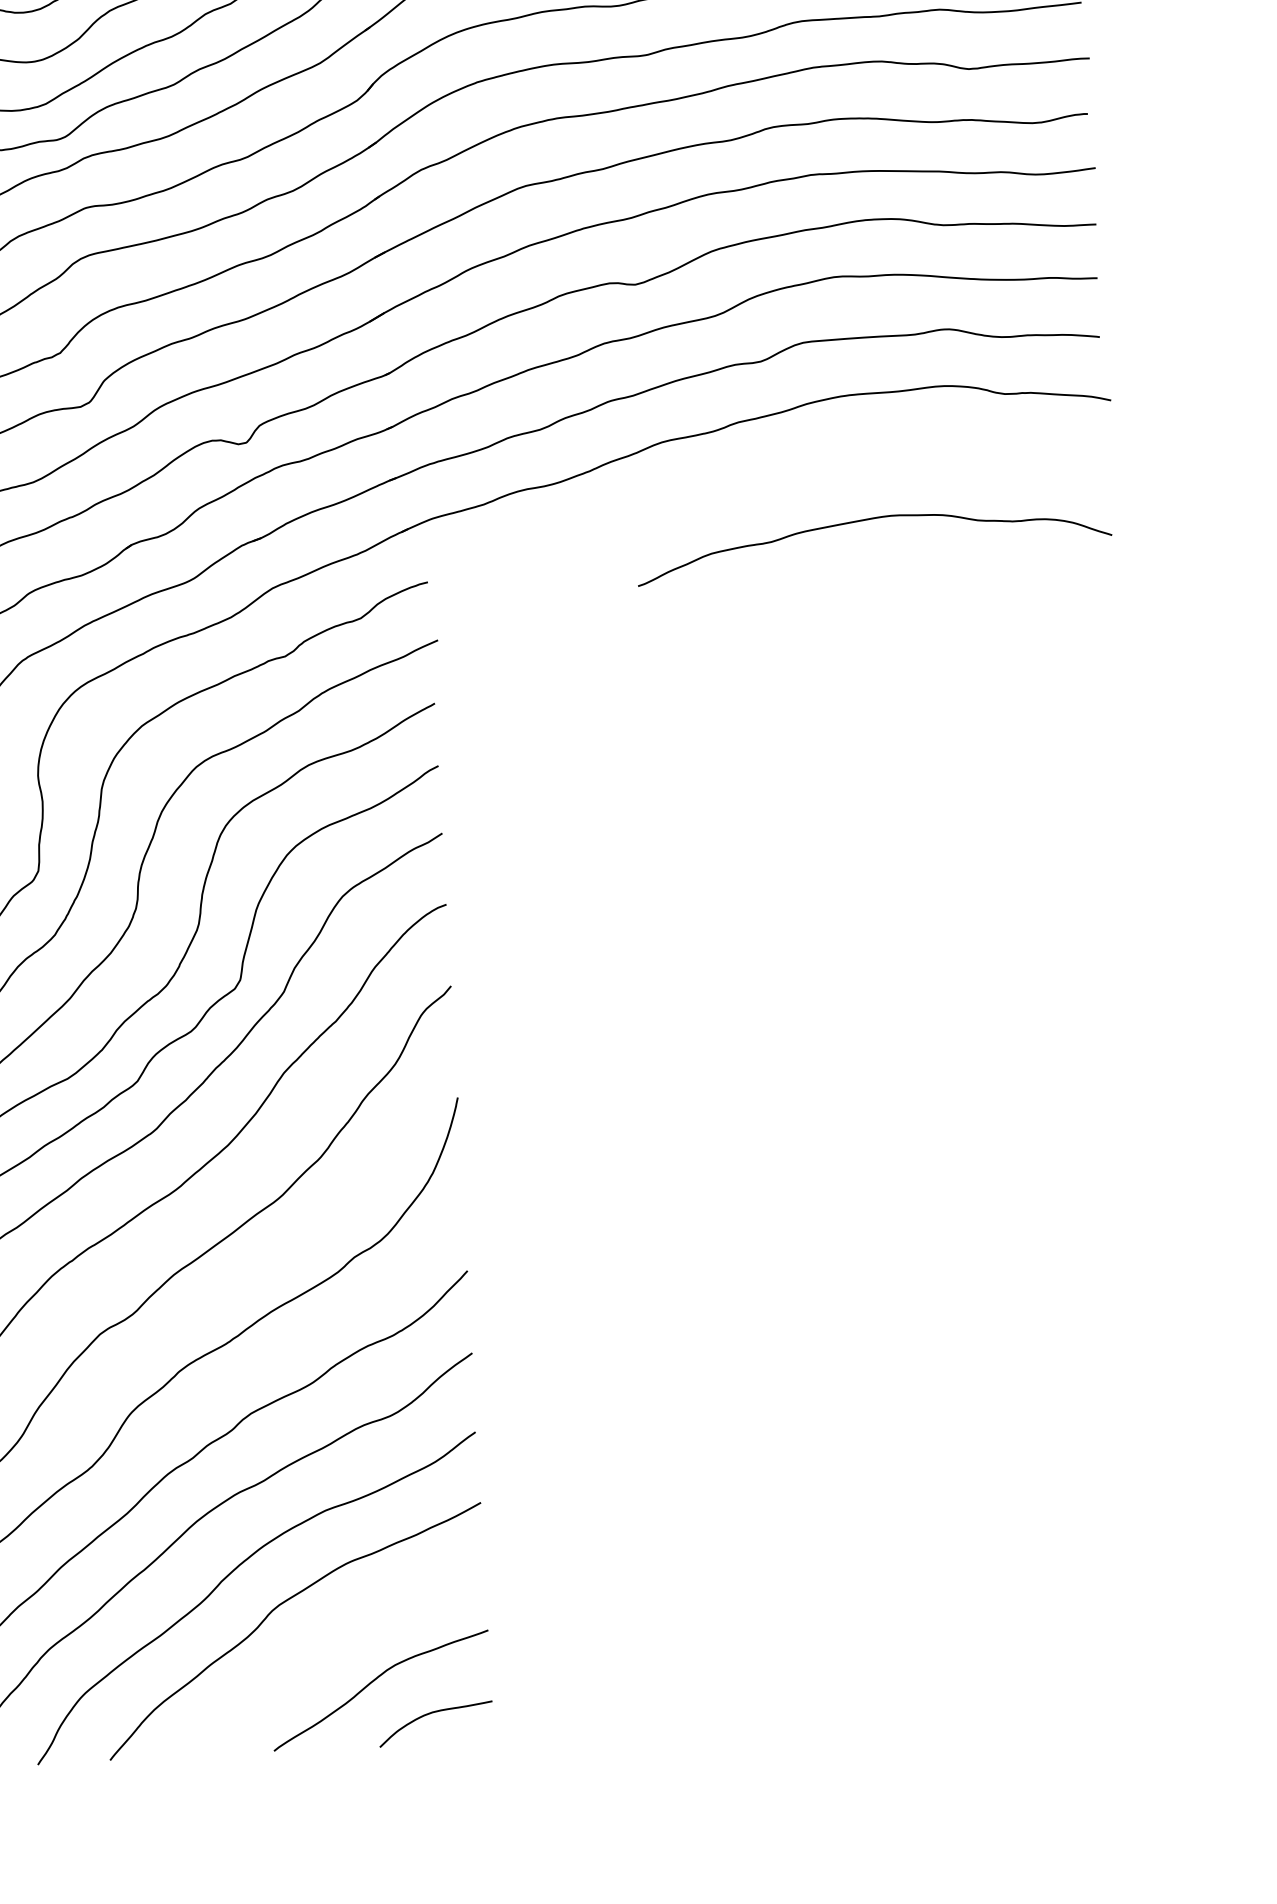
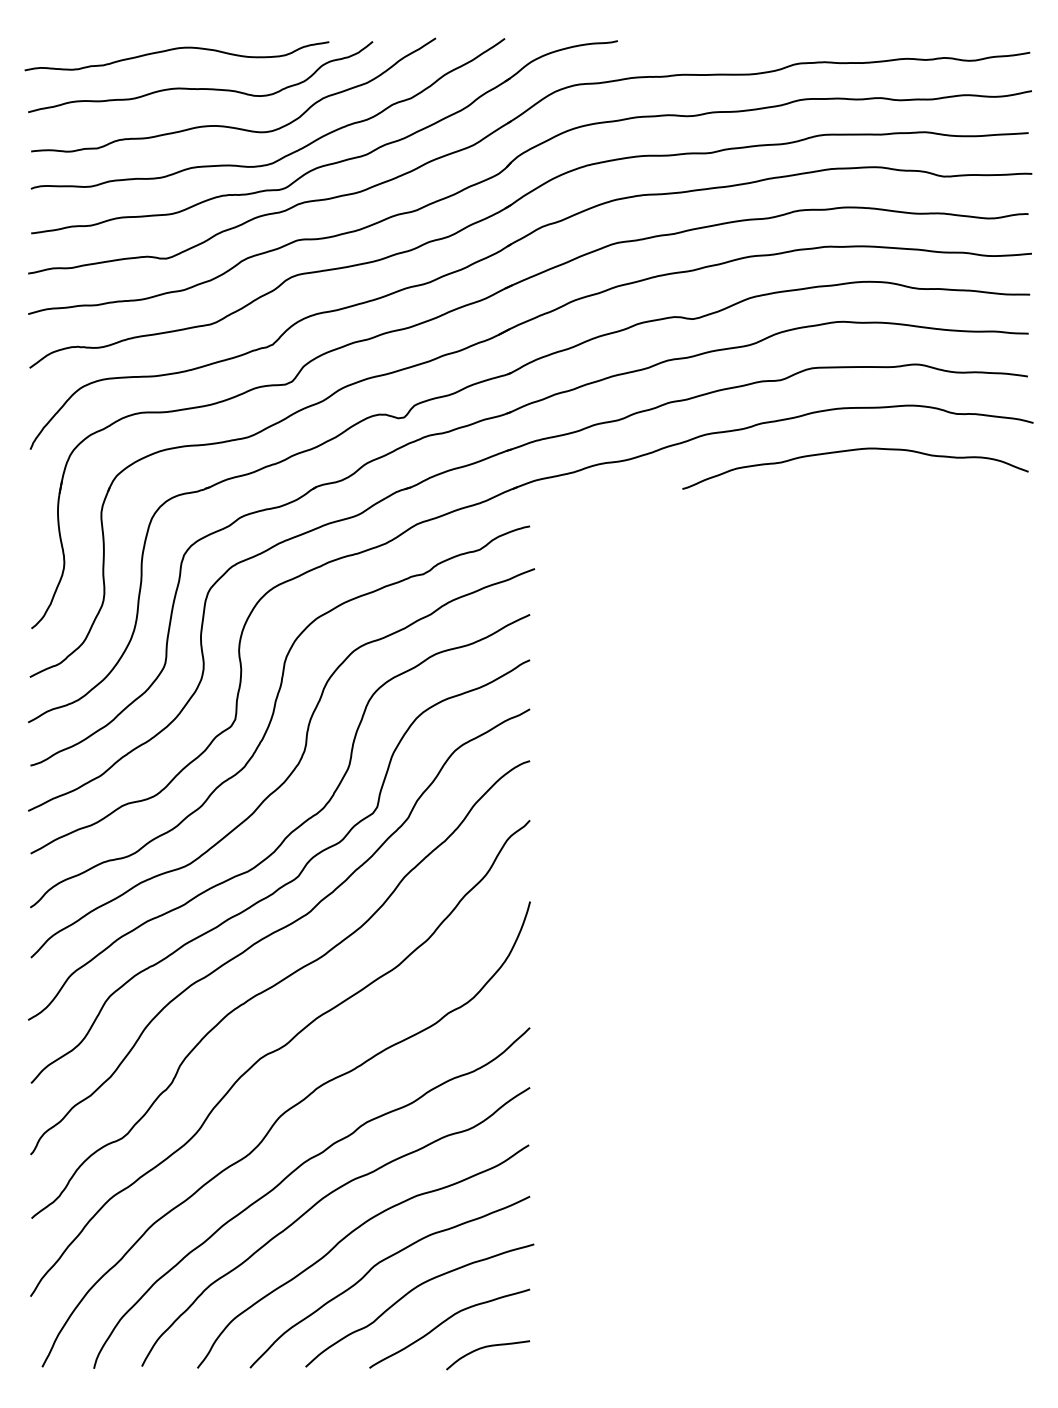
curve: (867, 521) -> (851, 451), moved
curve: (323, 1645) -> (409, 1293), added

